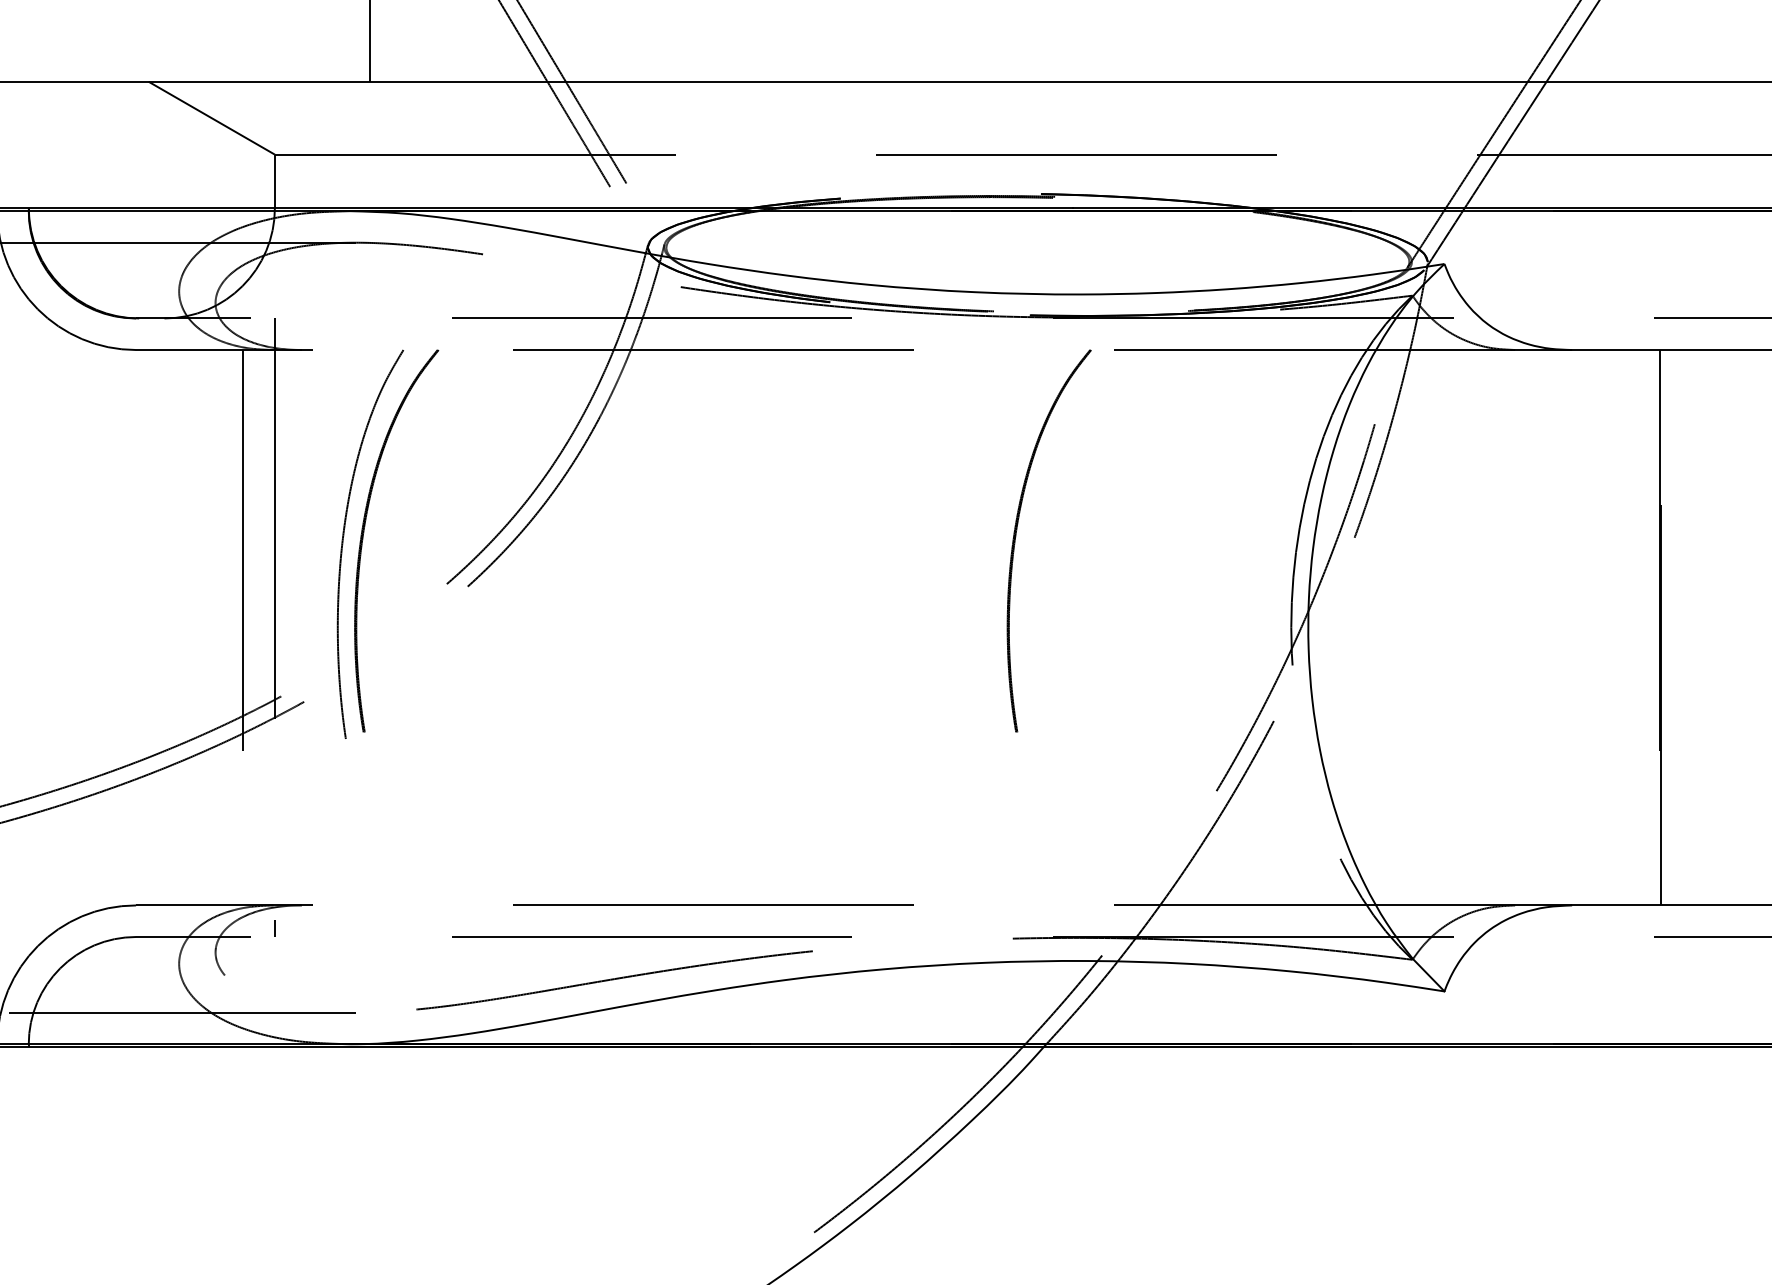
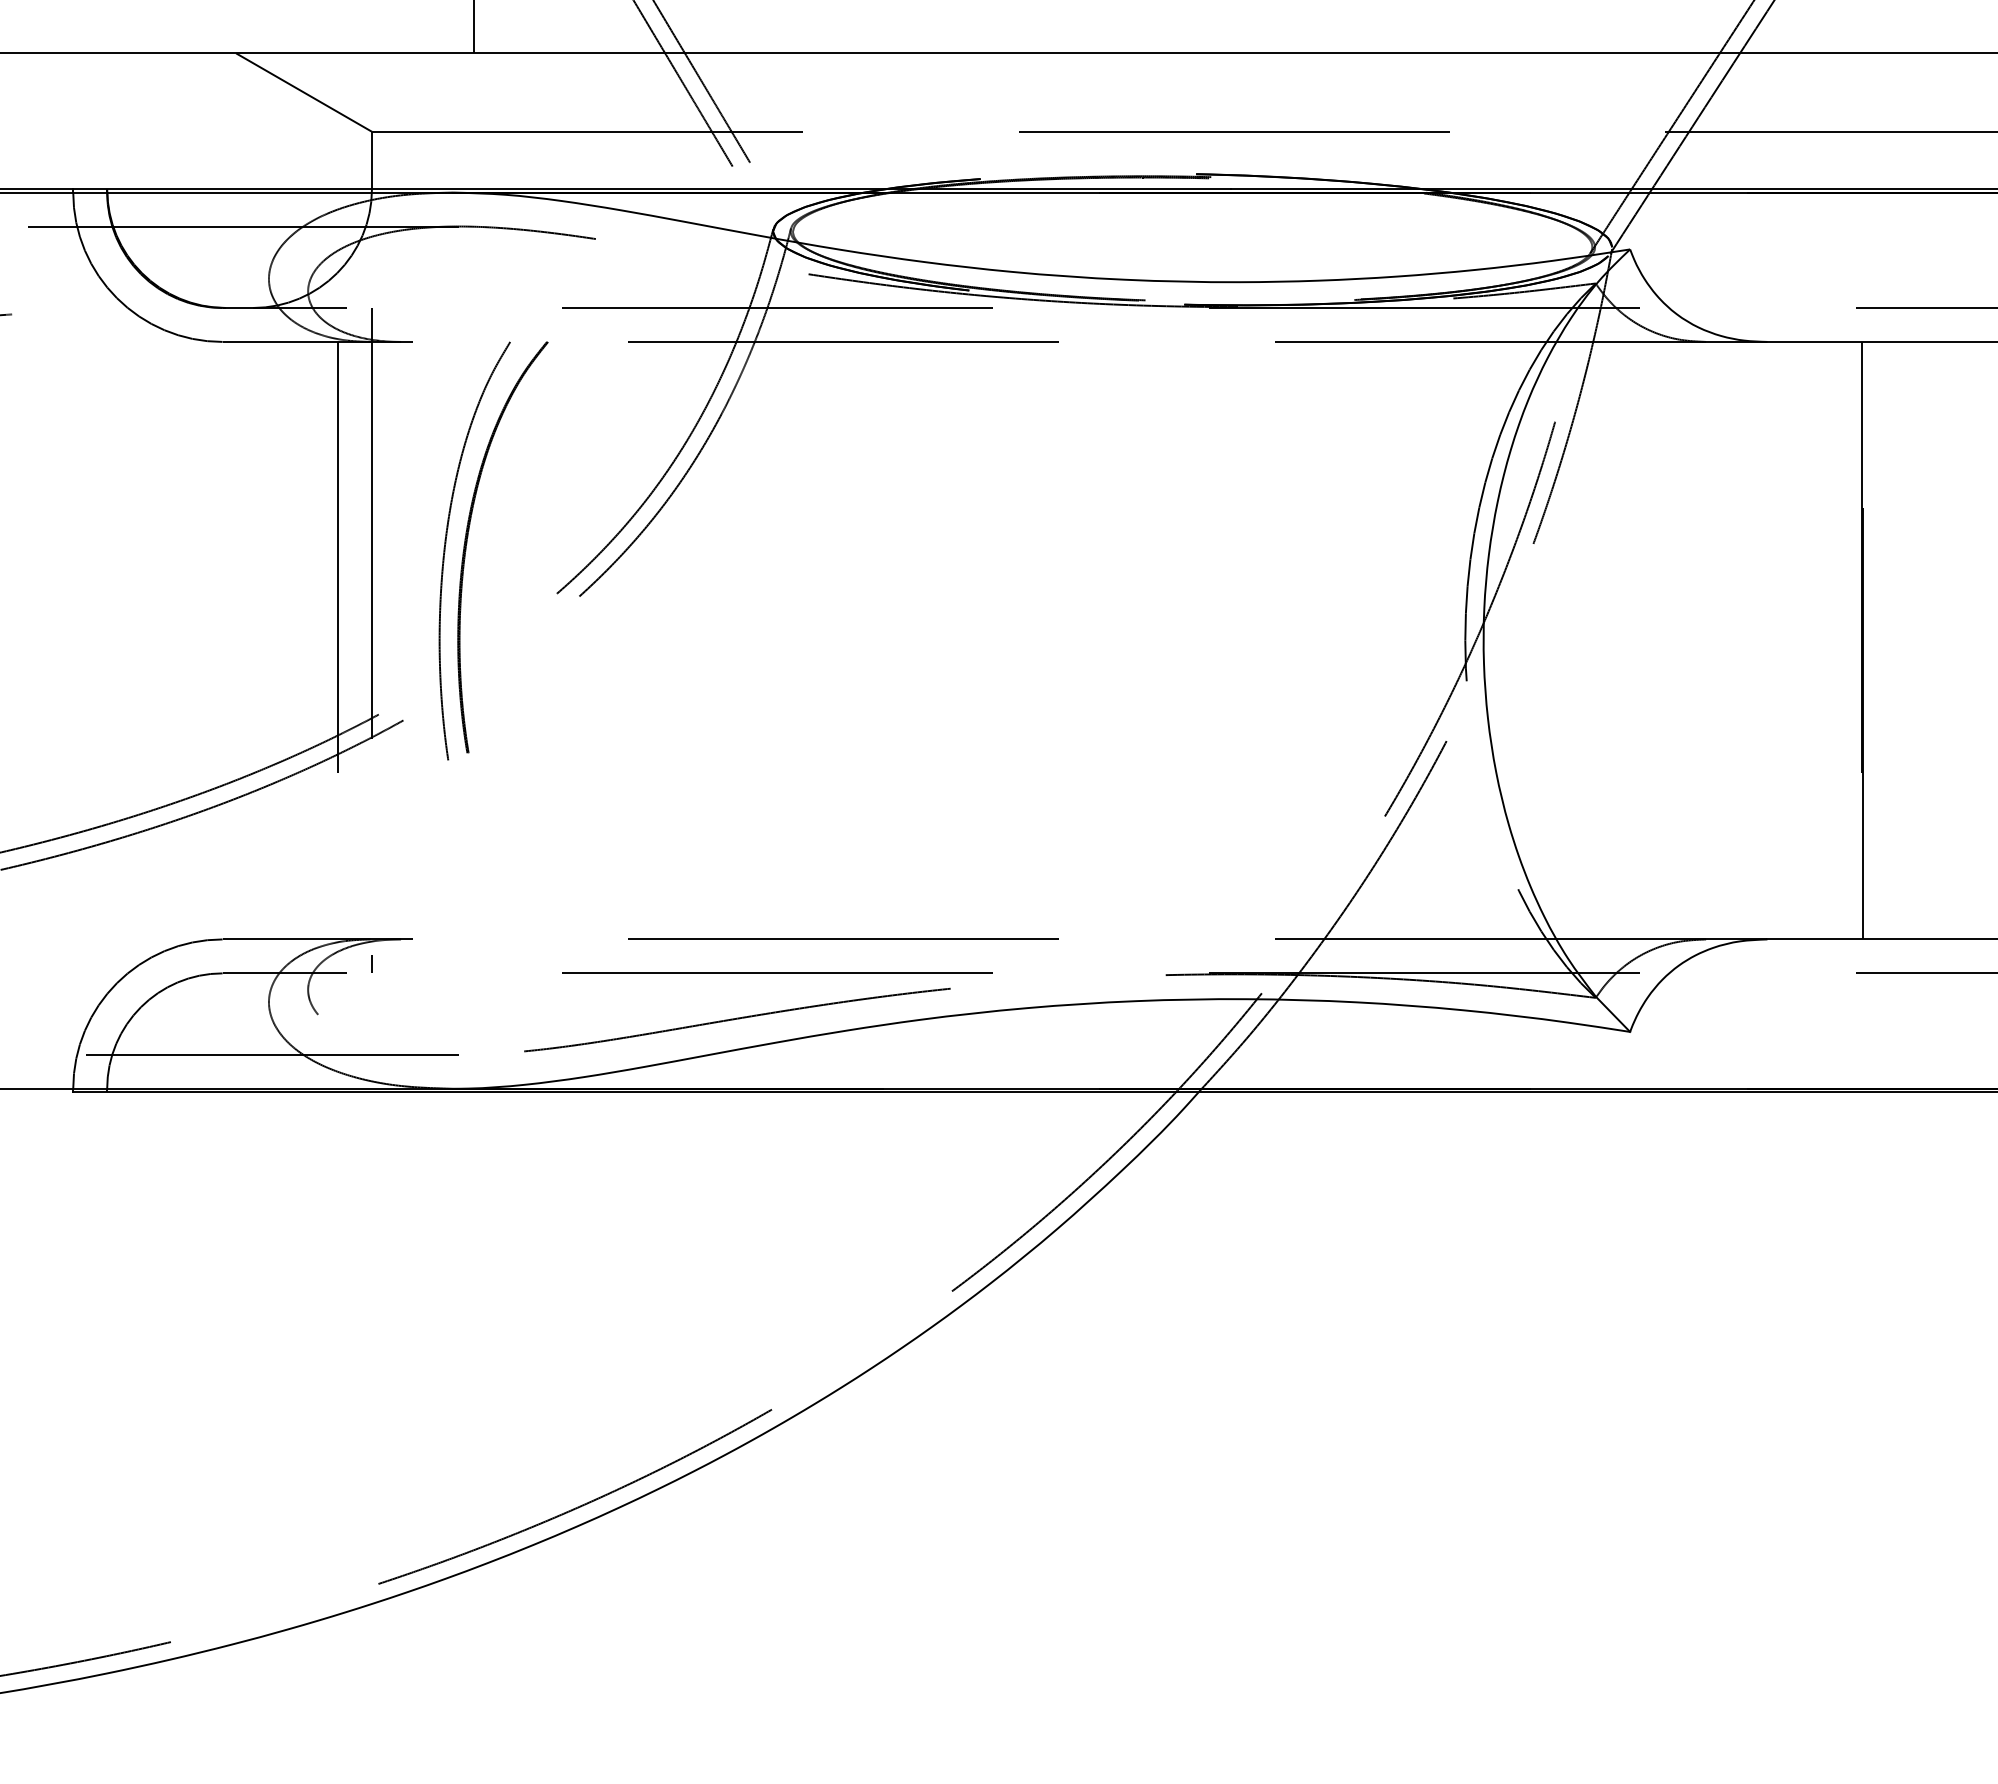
part: (1016, 537) -> (1169, 543), removed

